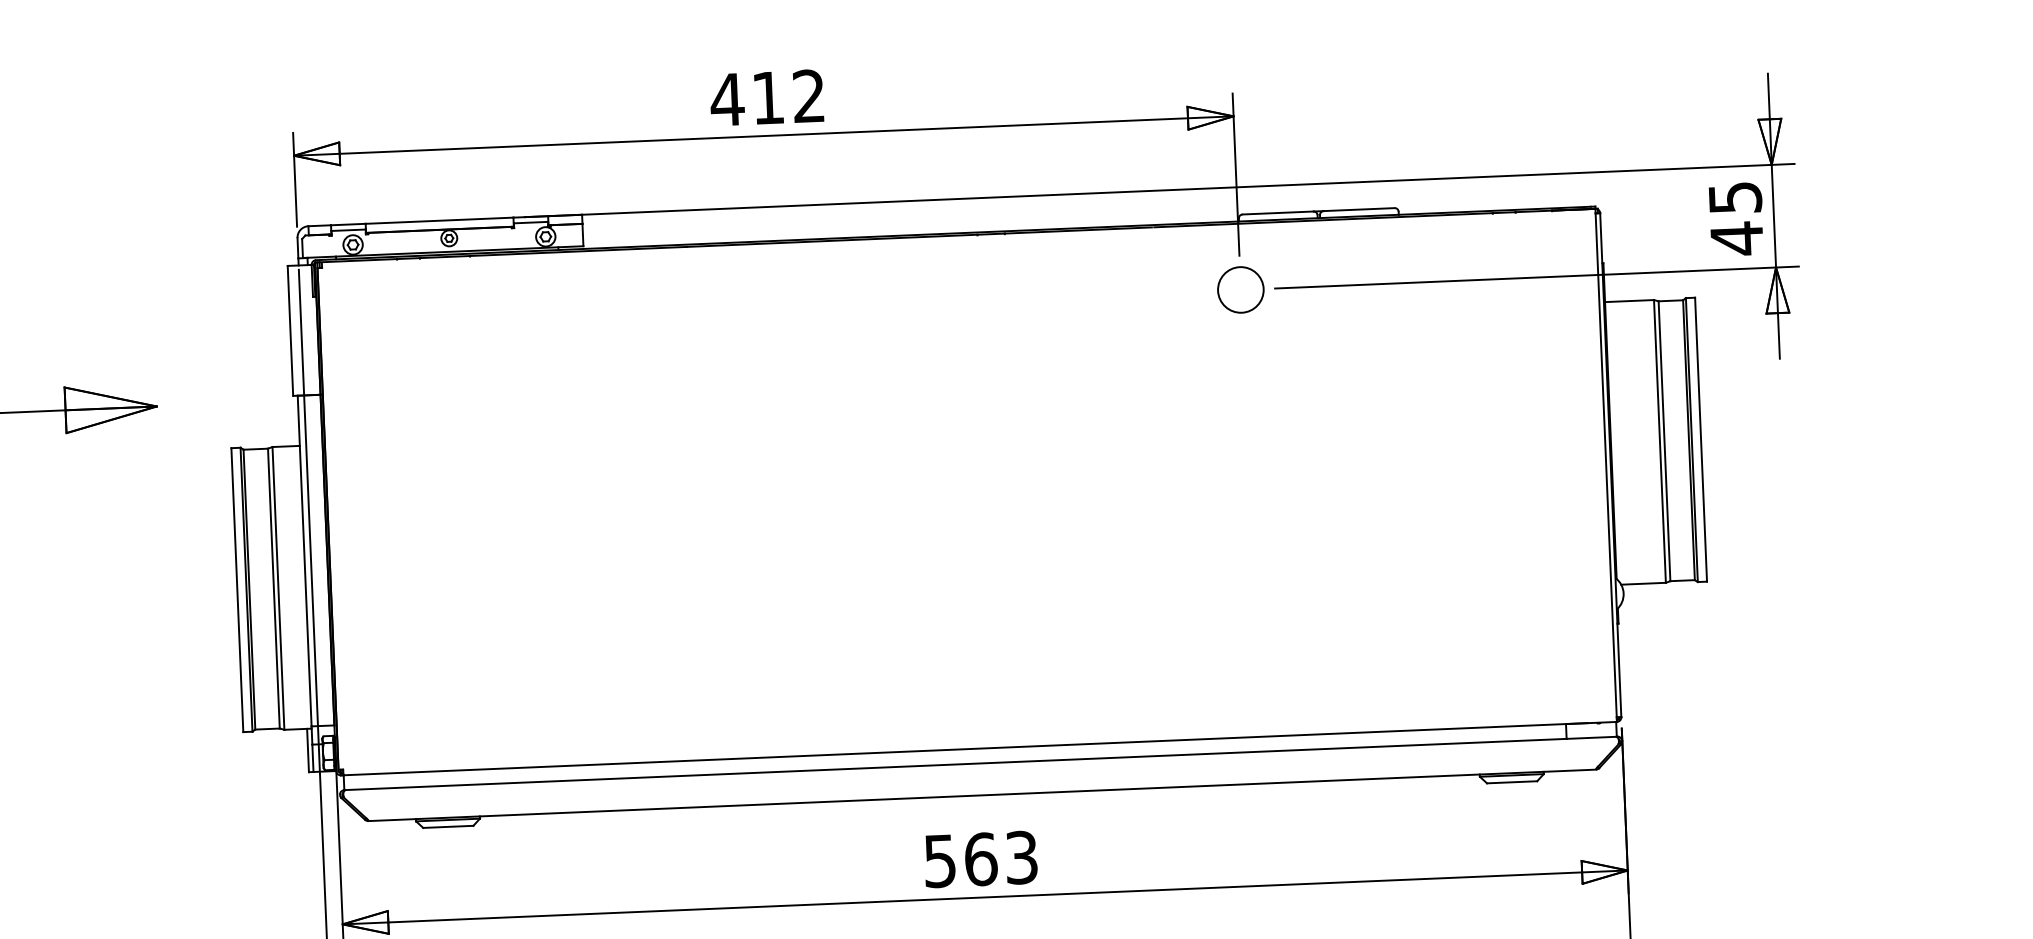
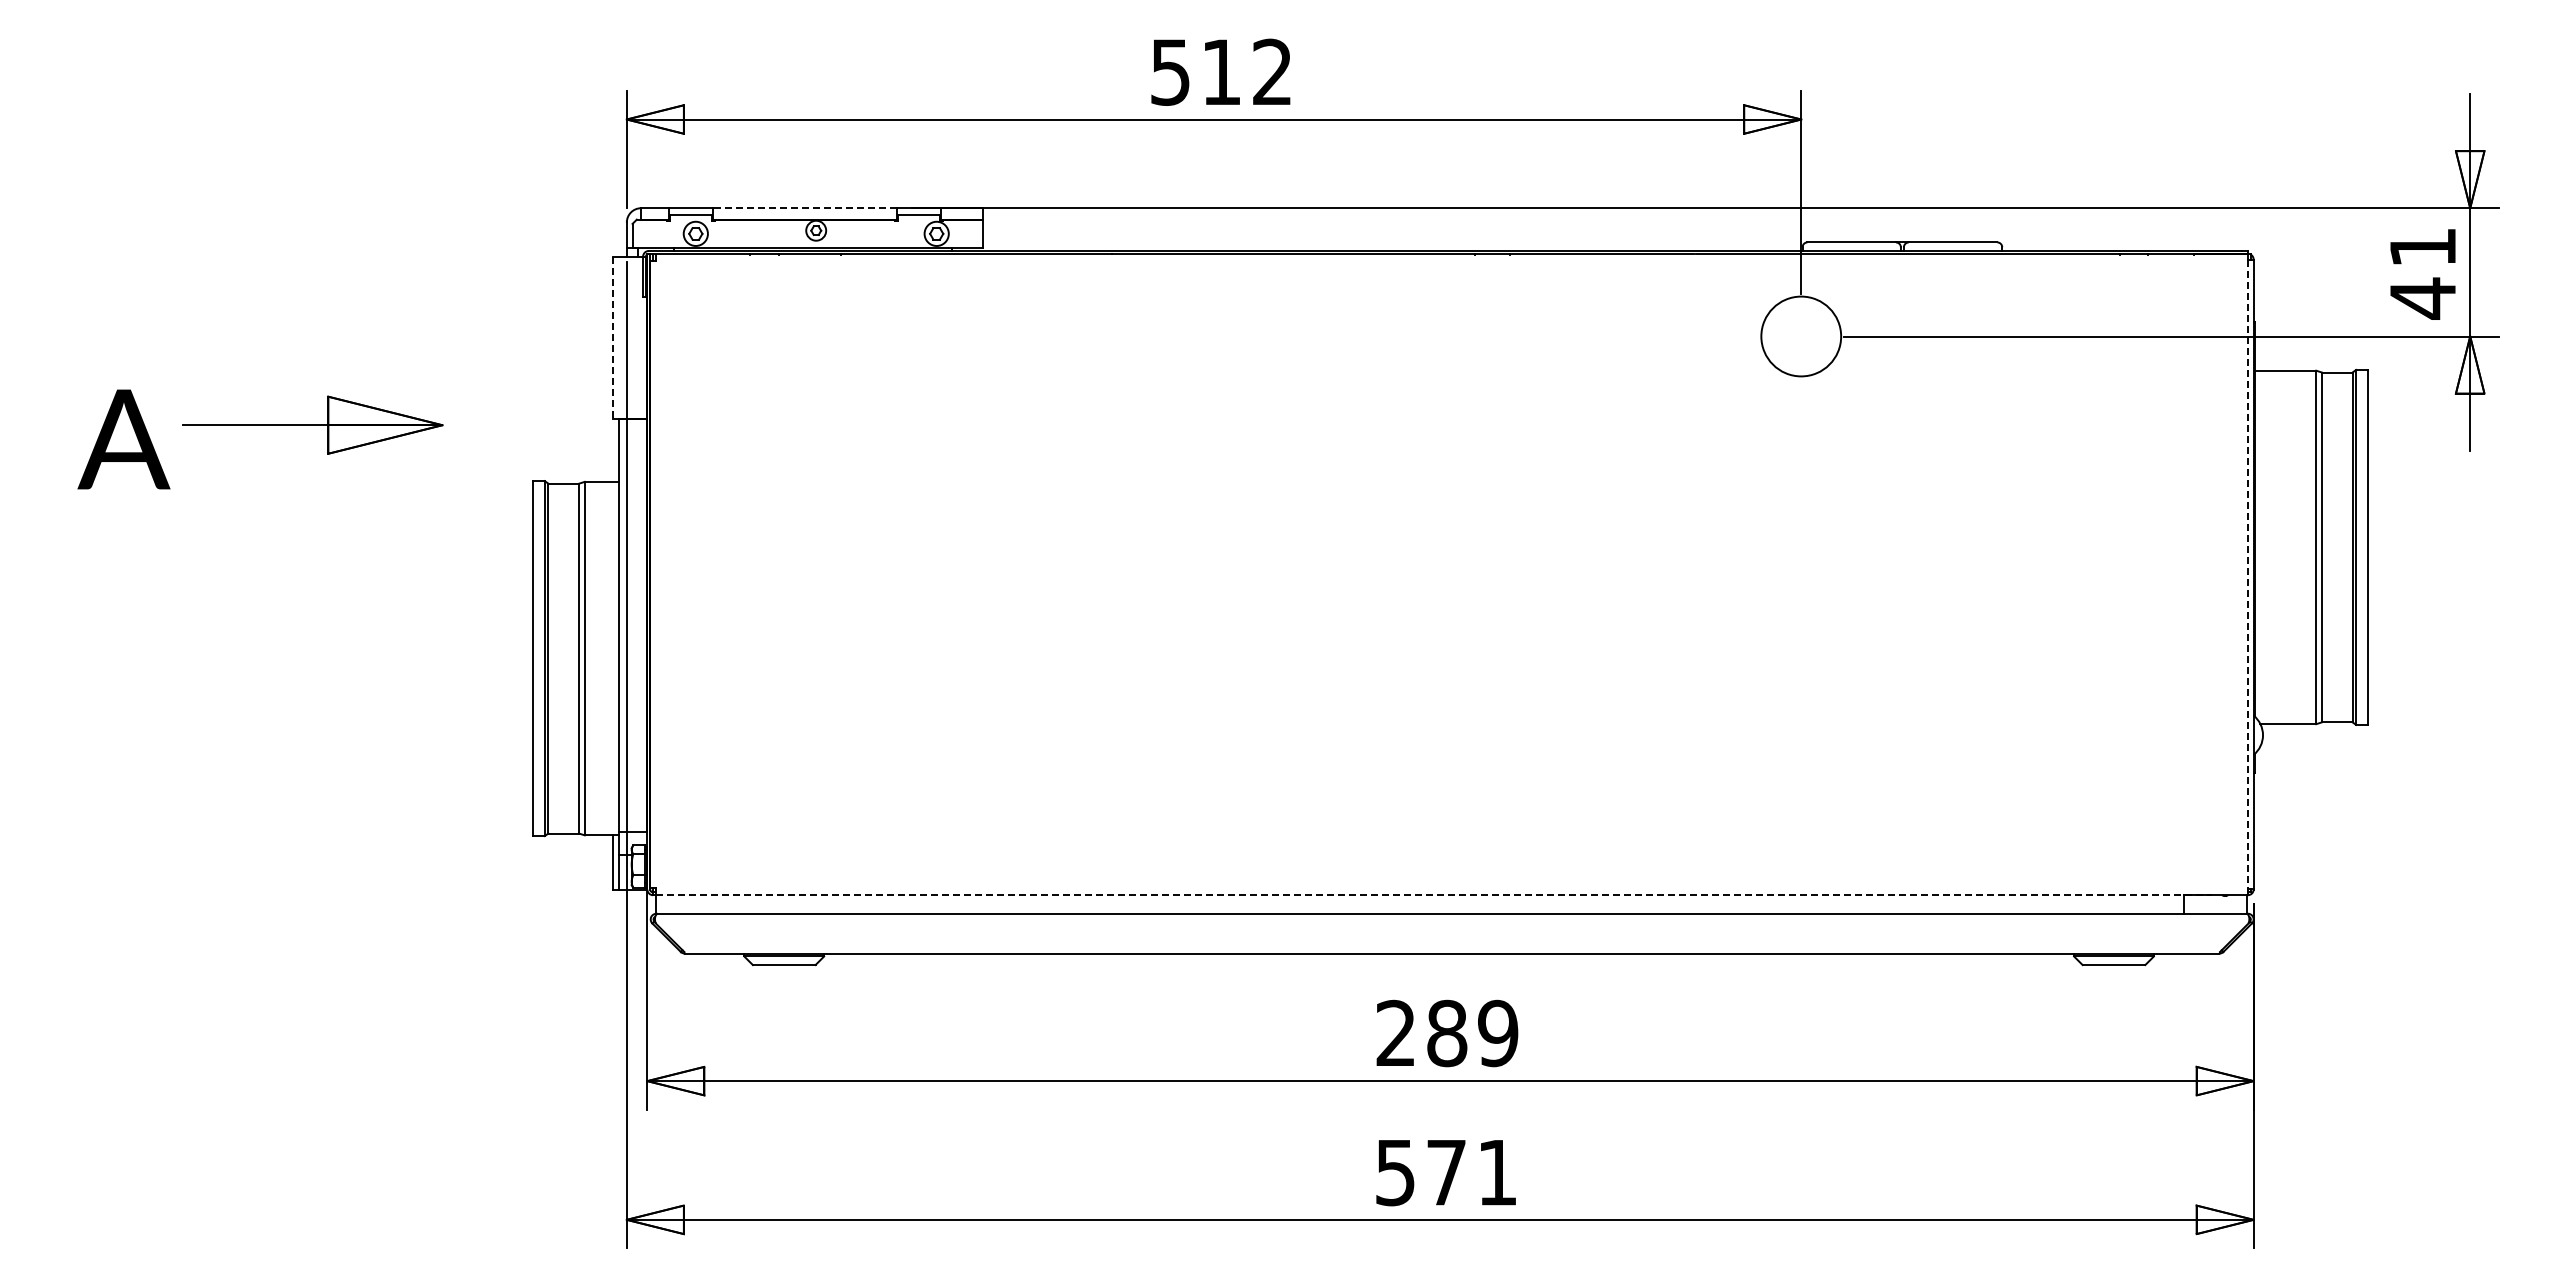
text: (727, 99) -> (1170, 72), 412 -> 512
text: (1735, 197) -> (2423, 247), 45 -> 41
line: (439, 220) -> (804, 208), solid -> dashed
circle: (1240, 289) -> (1800, 336), size x1.4
line: (290, 331) -> (613, 338), solid -> dashed
line: (1605, 465) -> (2247, 574), solid -> dashed
line: (965, 749) -> (1433, 895), solid -> dashed
text: (981, 859) -> (1447, 1033), 563 -> 289

